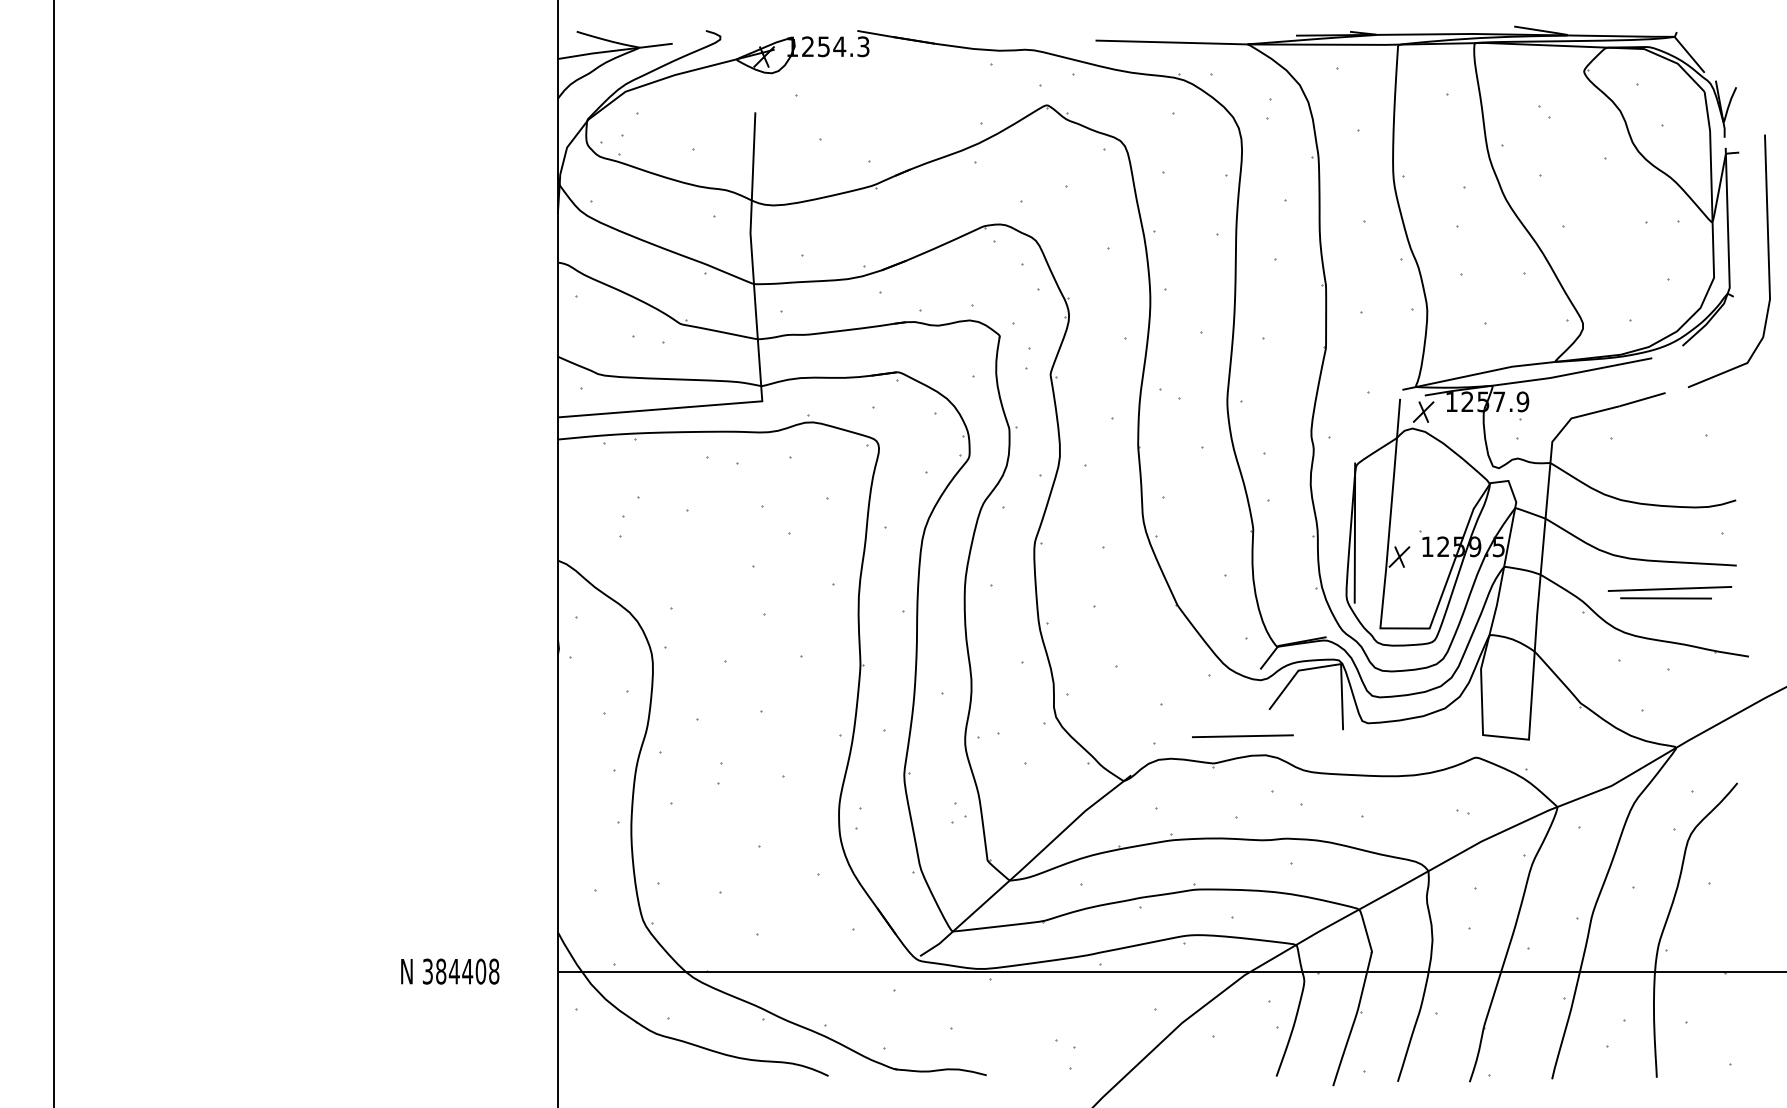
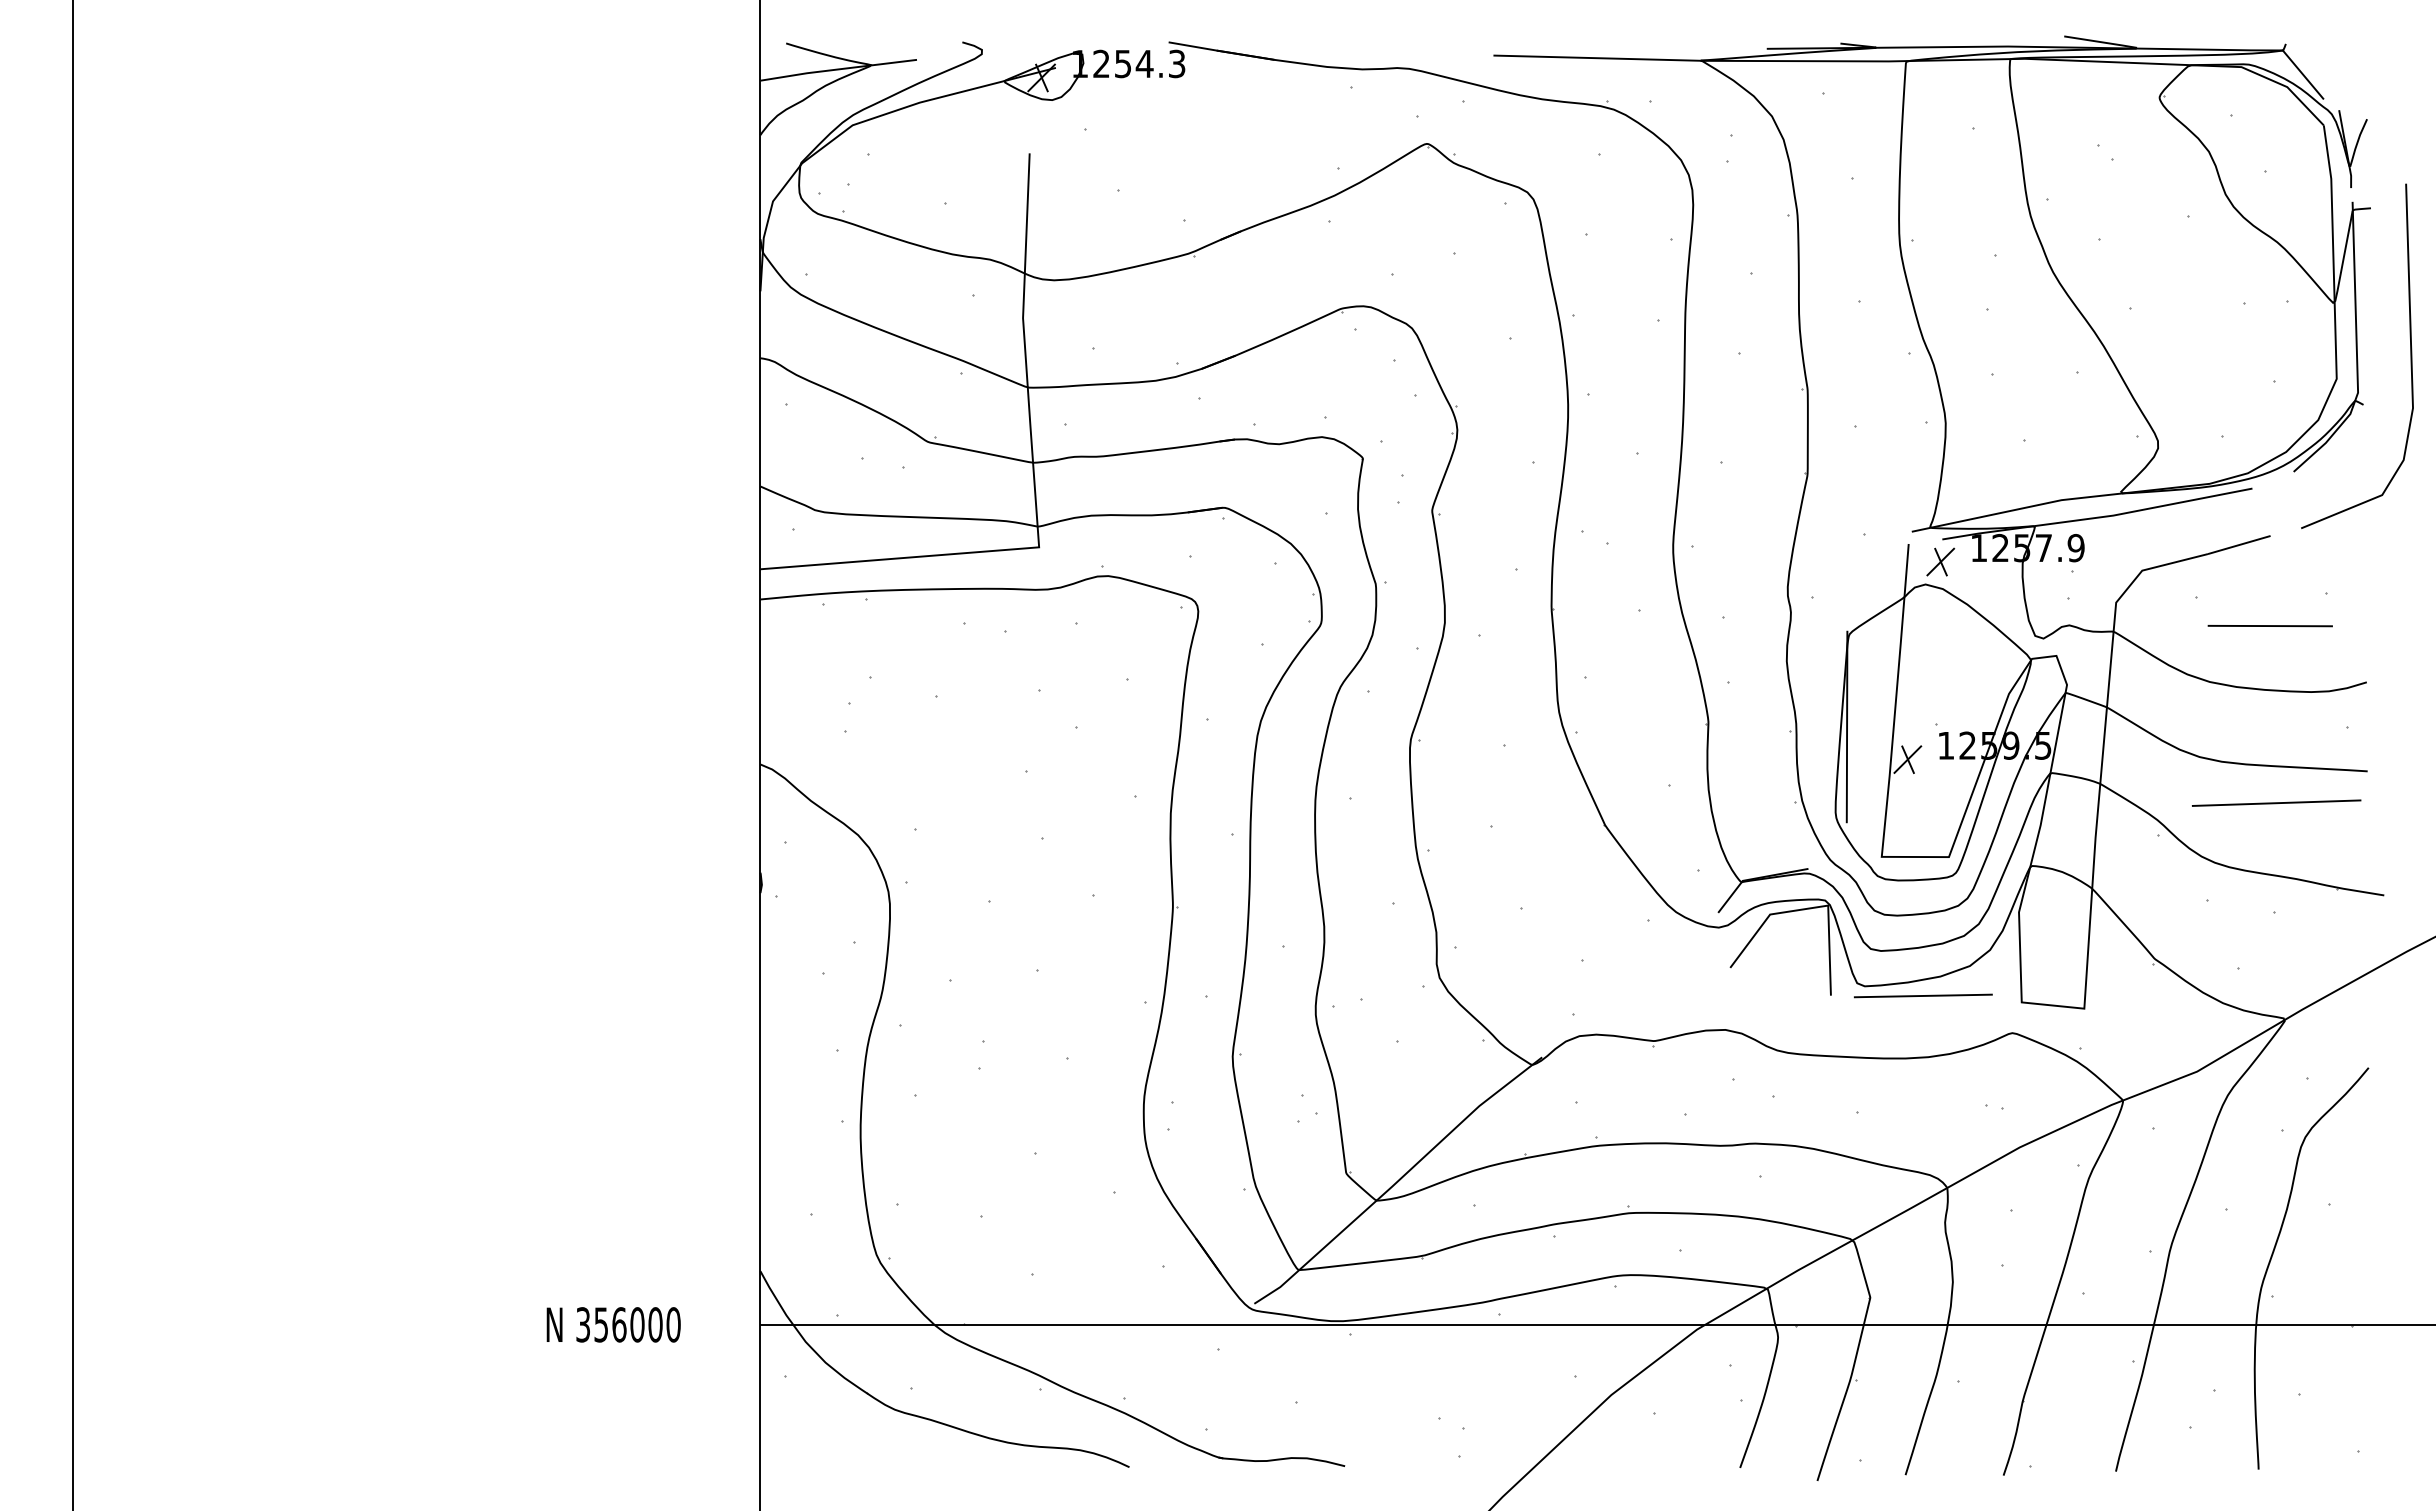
line: (1665, 598) -> (2269, 626), moved
line: (1243, 735) -> (1923, 995), moved
text: (467, 971) -> (637, 1324), 384408 -> 356000

